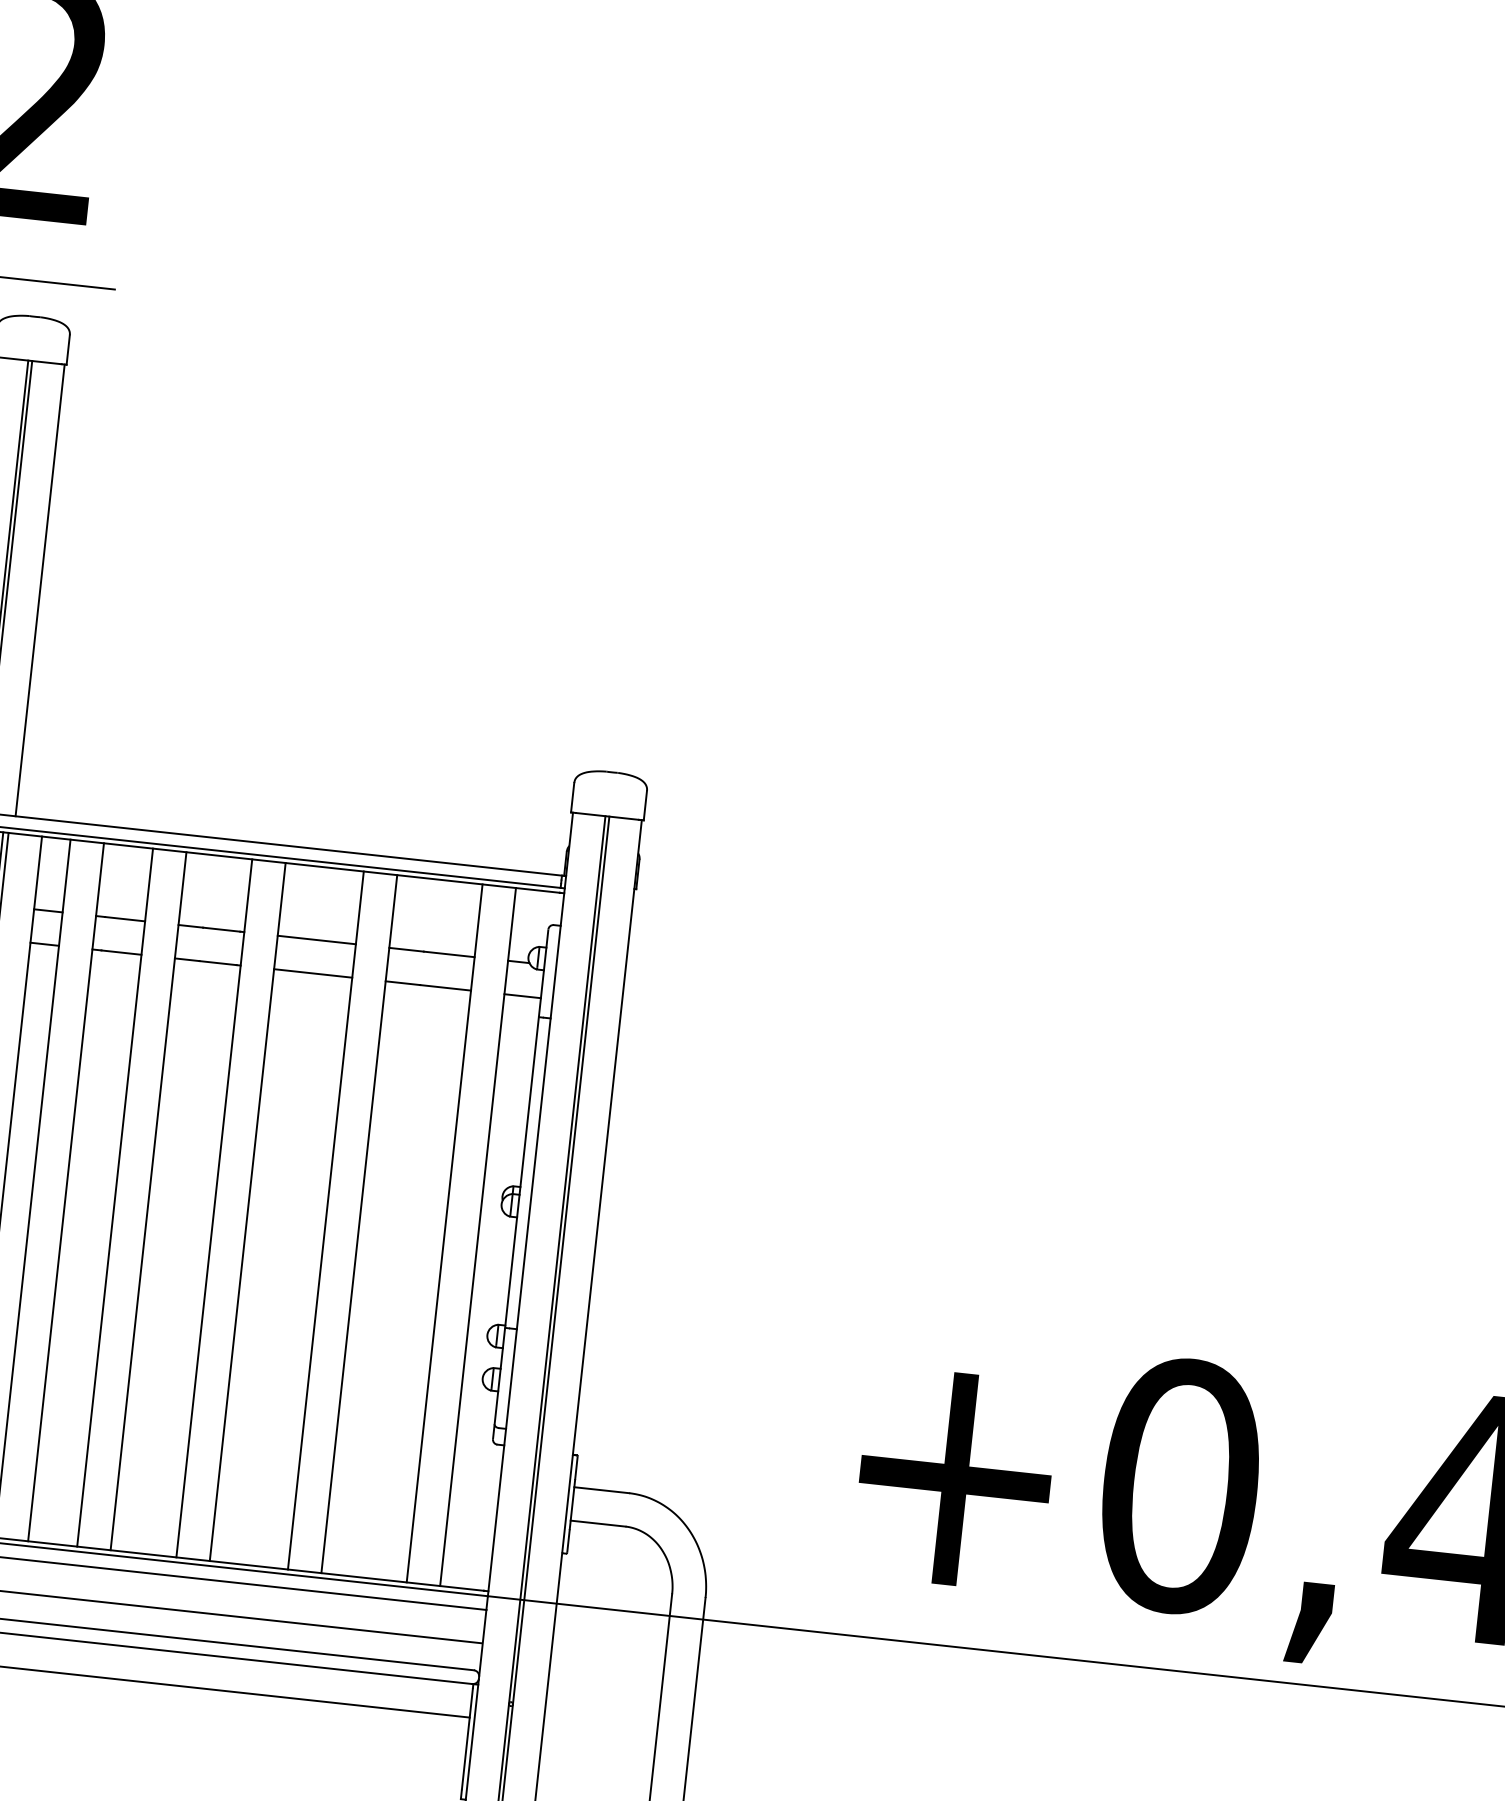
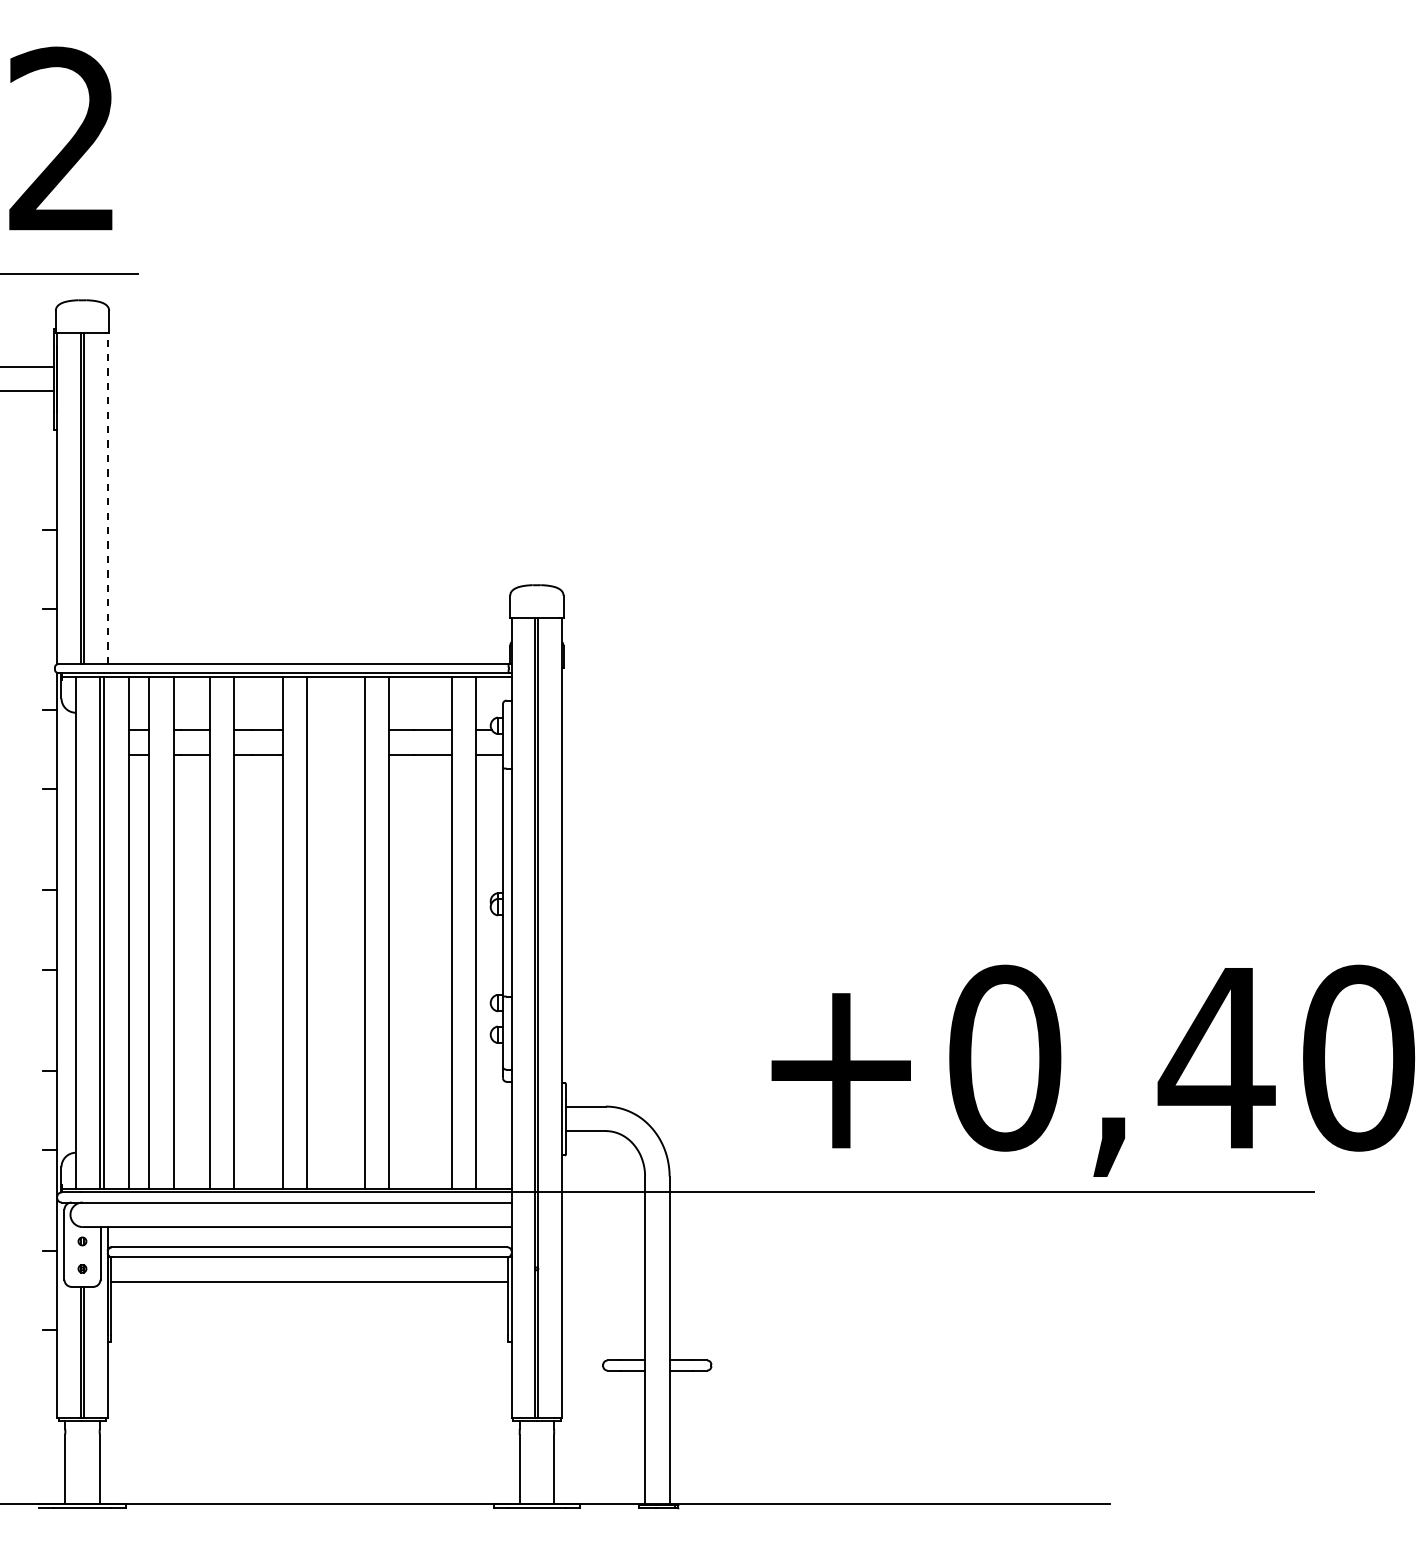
line: (39, 590) -> (107, 498), solid -> dashed
line: (316, 940) -> (335, 730), removed
line: (312, 973) -> (335, 754), removed

